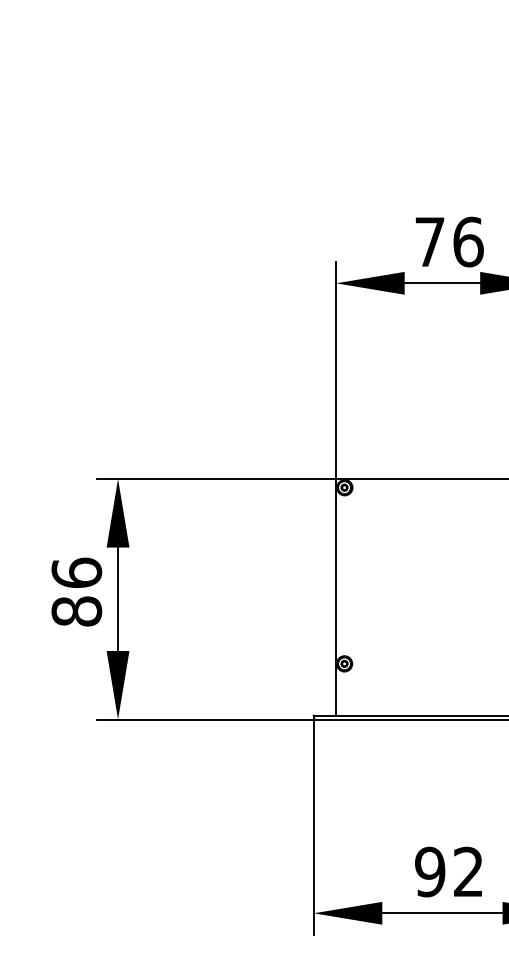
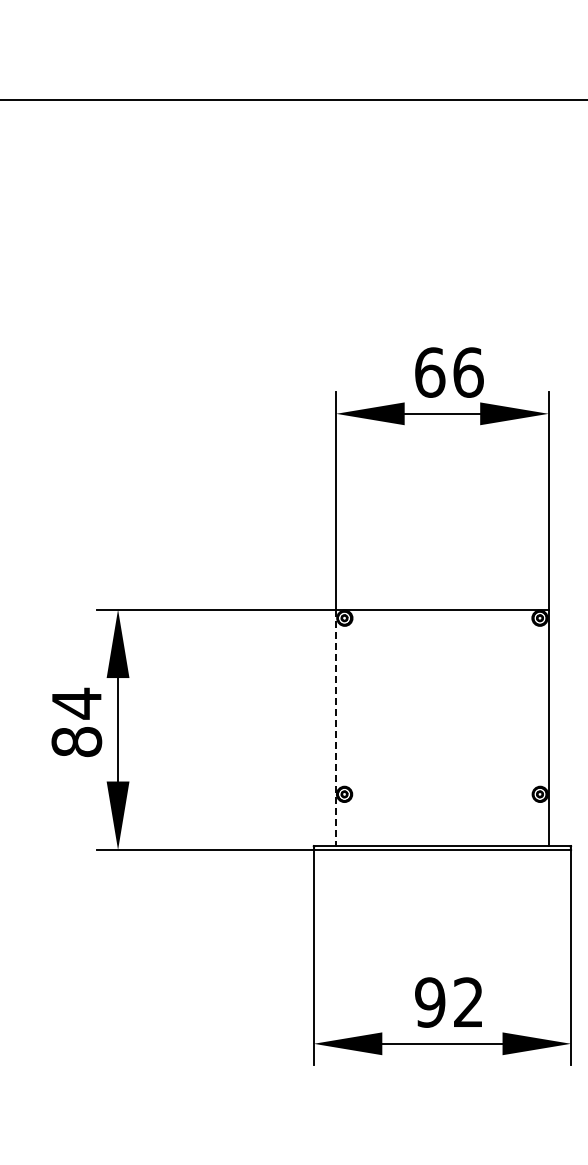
text: (430, 241) -> (430, 372), 76 -> 66
text: (76, 572) -> (76, 703), 86 -> 84
line: (336, 597) -> (336, 728), solid -> dashed

